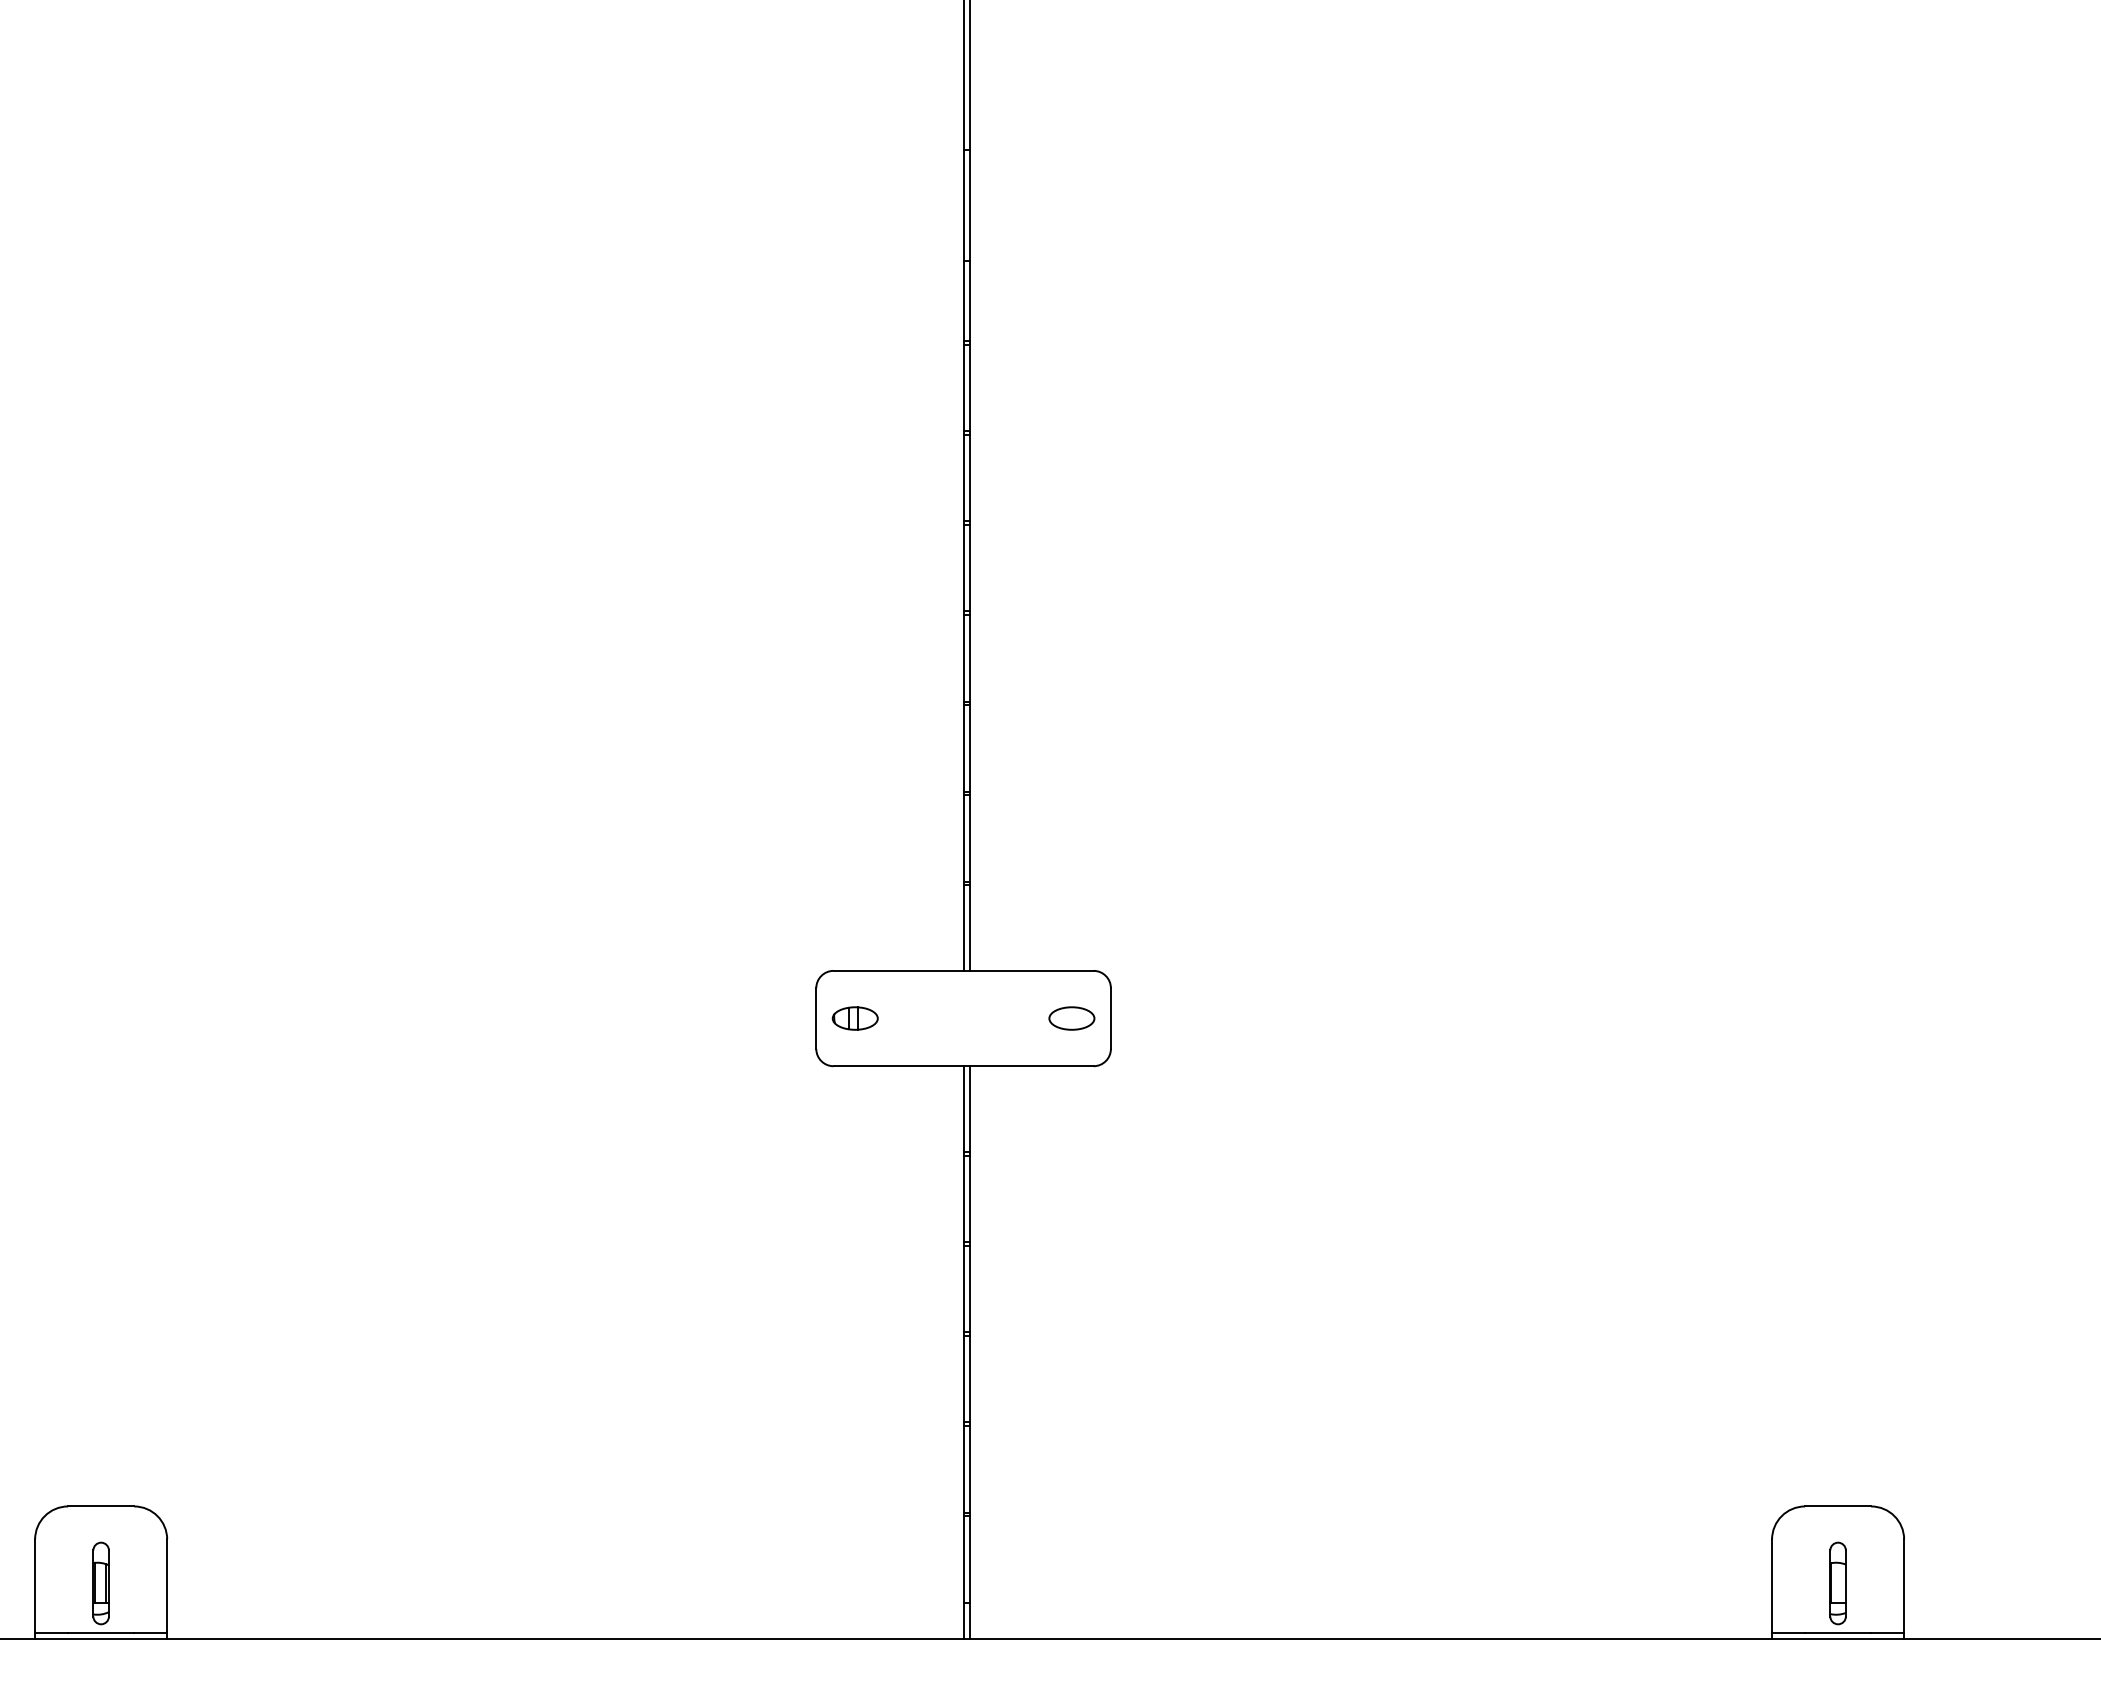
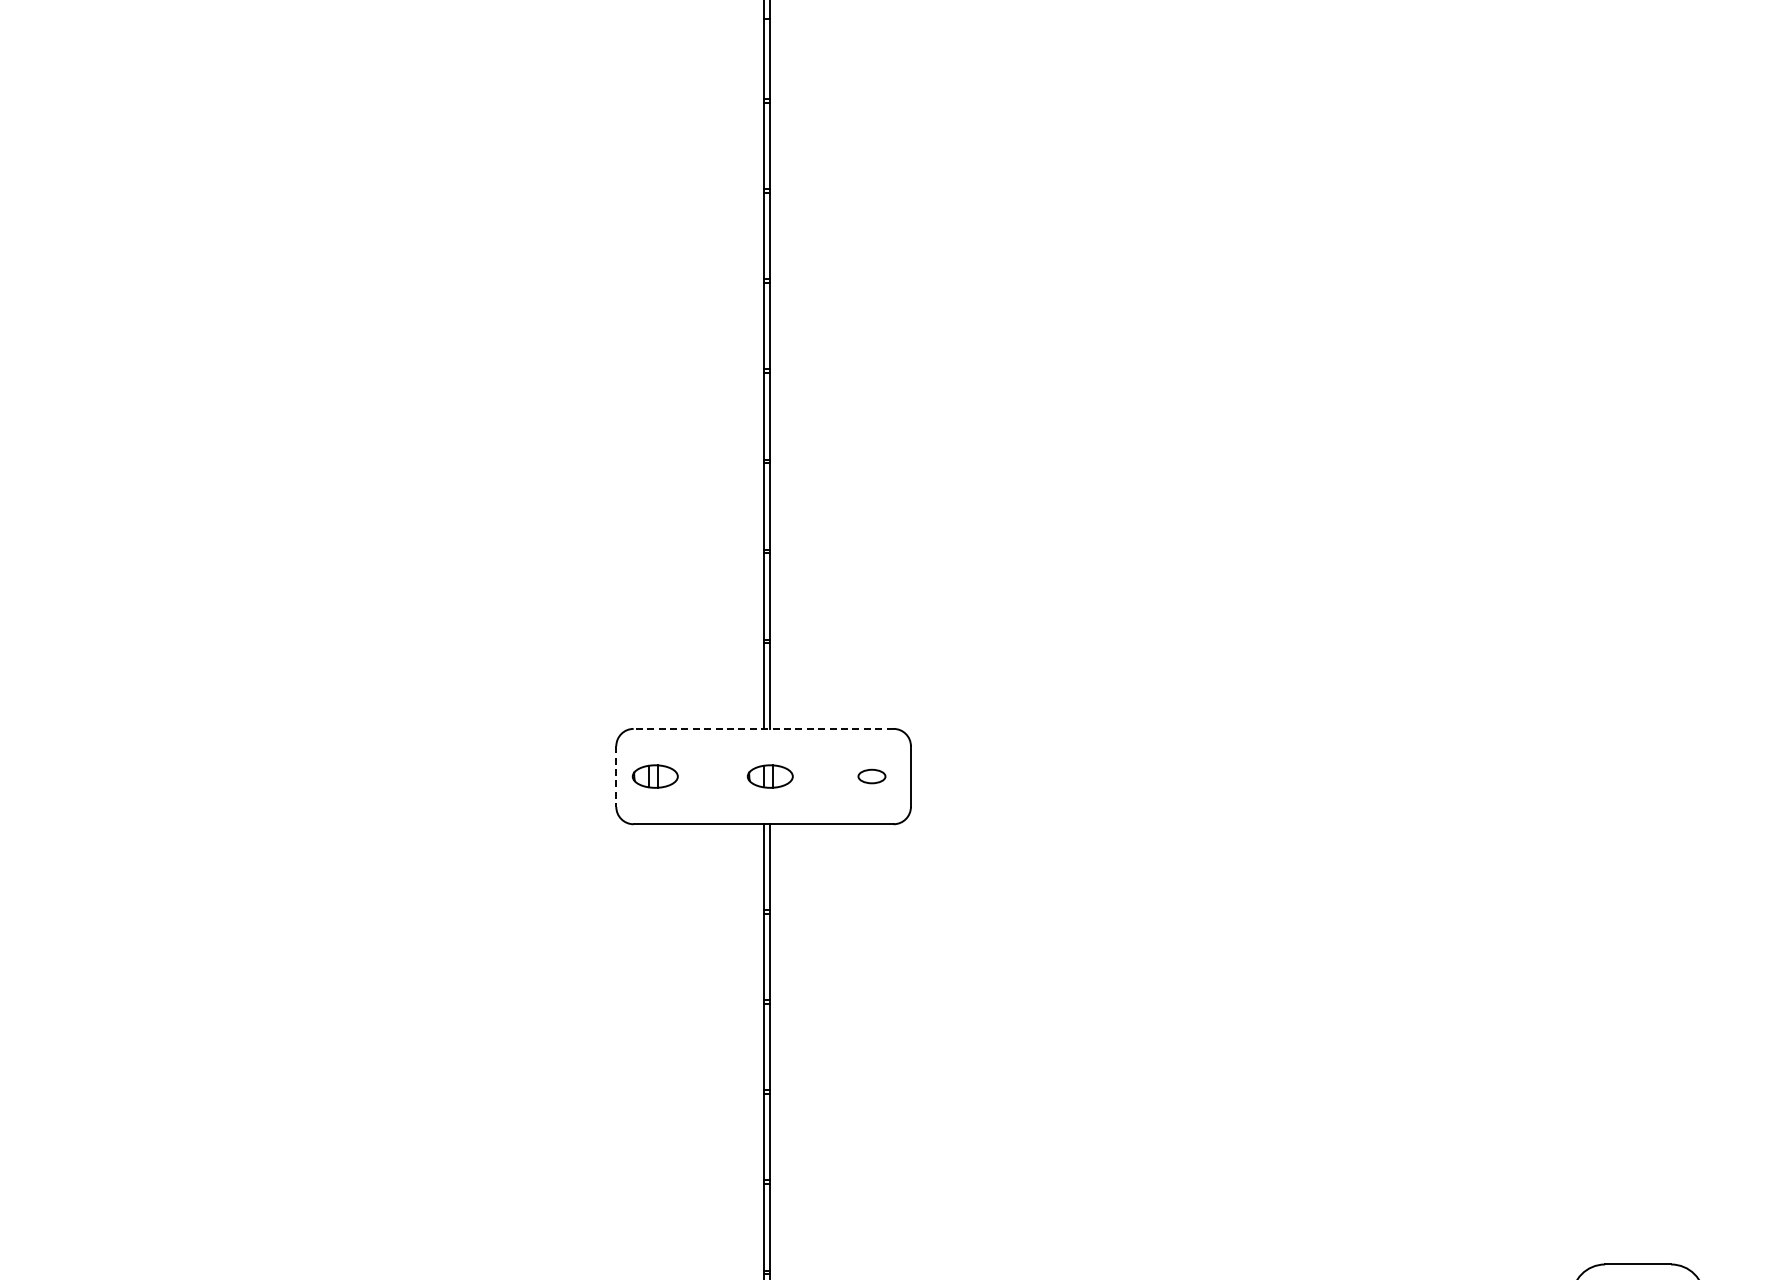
line: (963, 970) -> (763, 728), solid -> dashed
part: (969, 1018) -> (769, 776), added
part: (1071, 1018) -> (871, 776), size x0.6
line: (816, 1019) -> (616, 777), solid -> dashed

